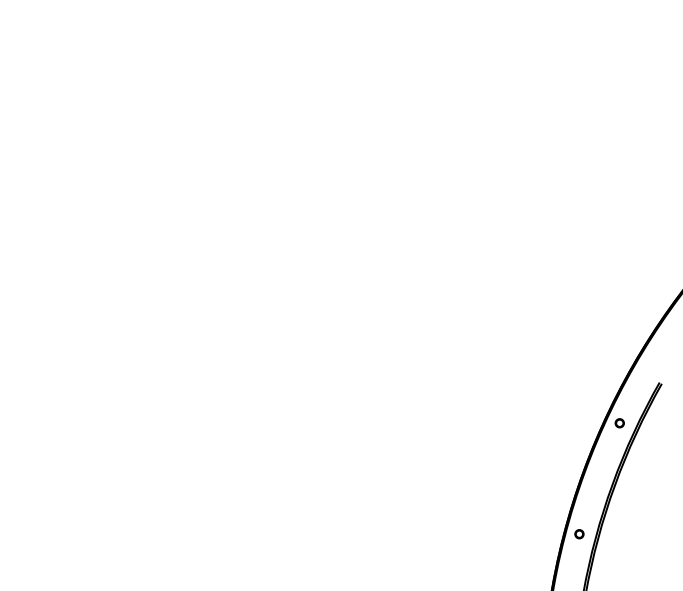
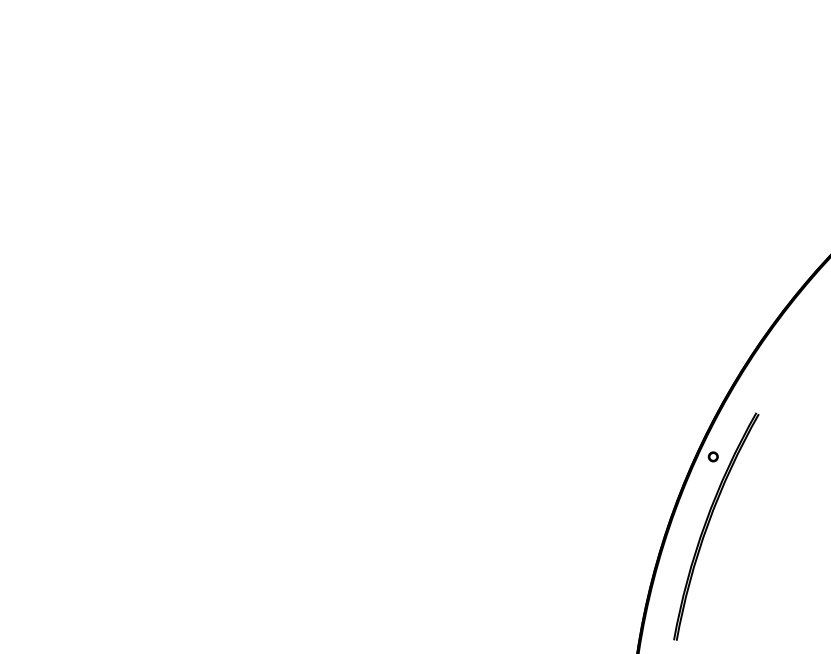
part: (579, 533) -> (669, 576), removed

